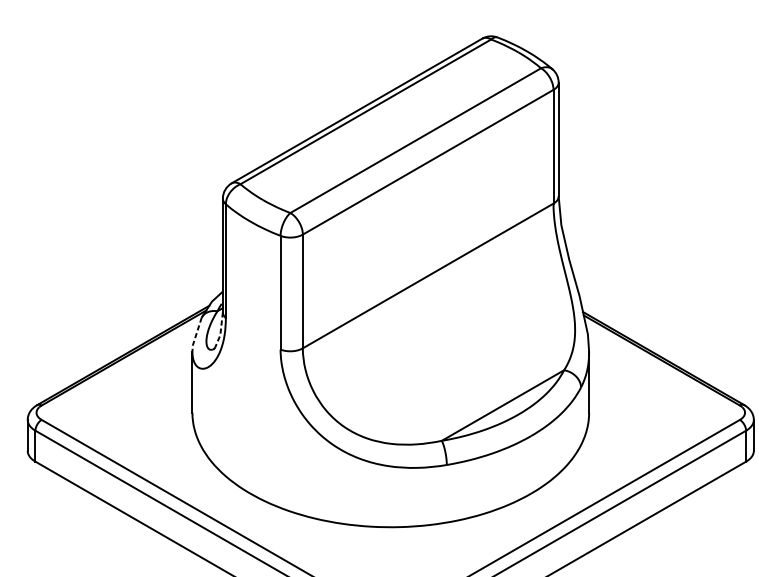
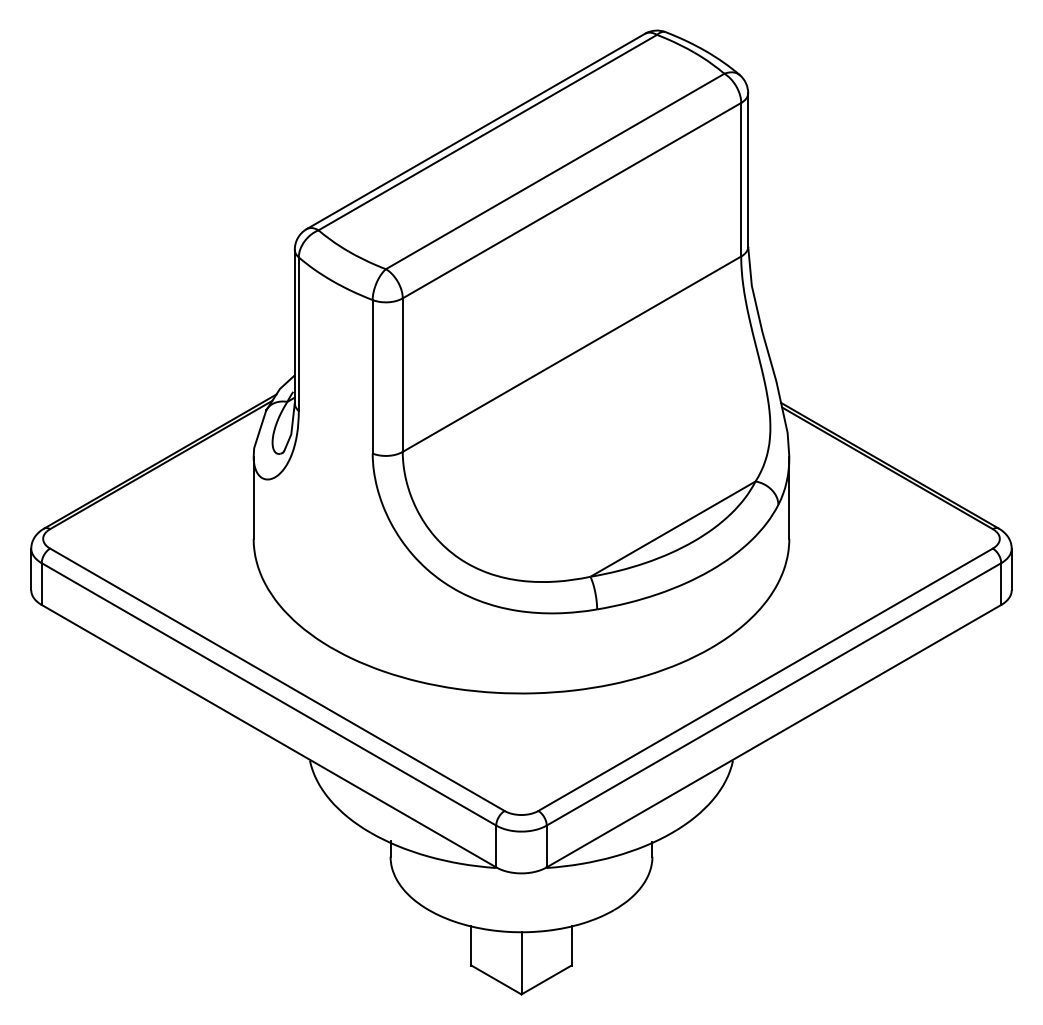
line: (220, 332) -> (291, 430), dashed -> solid
line: (196, 335) -> (258, 434), dashed -> solid

